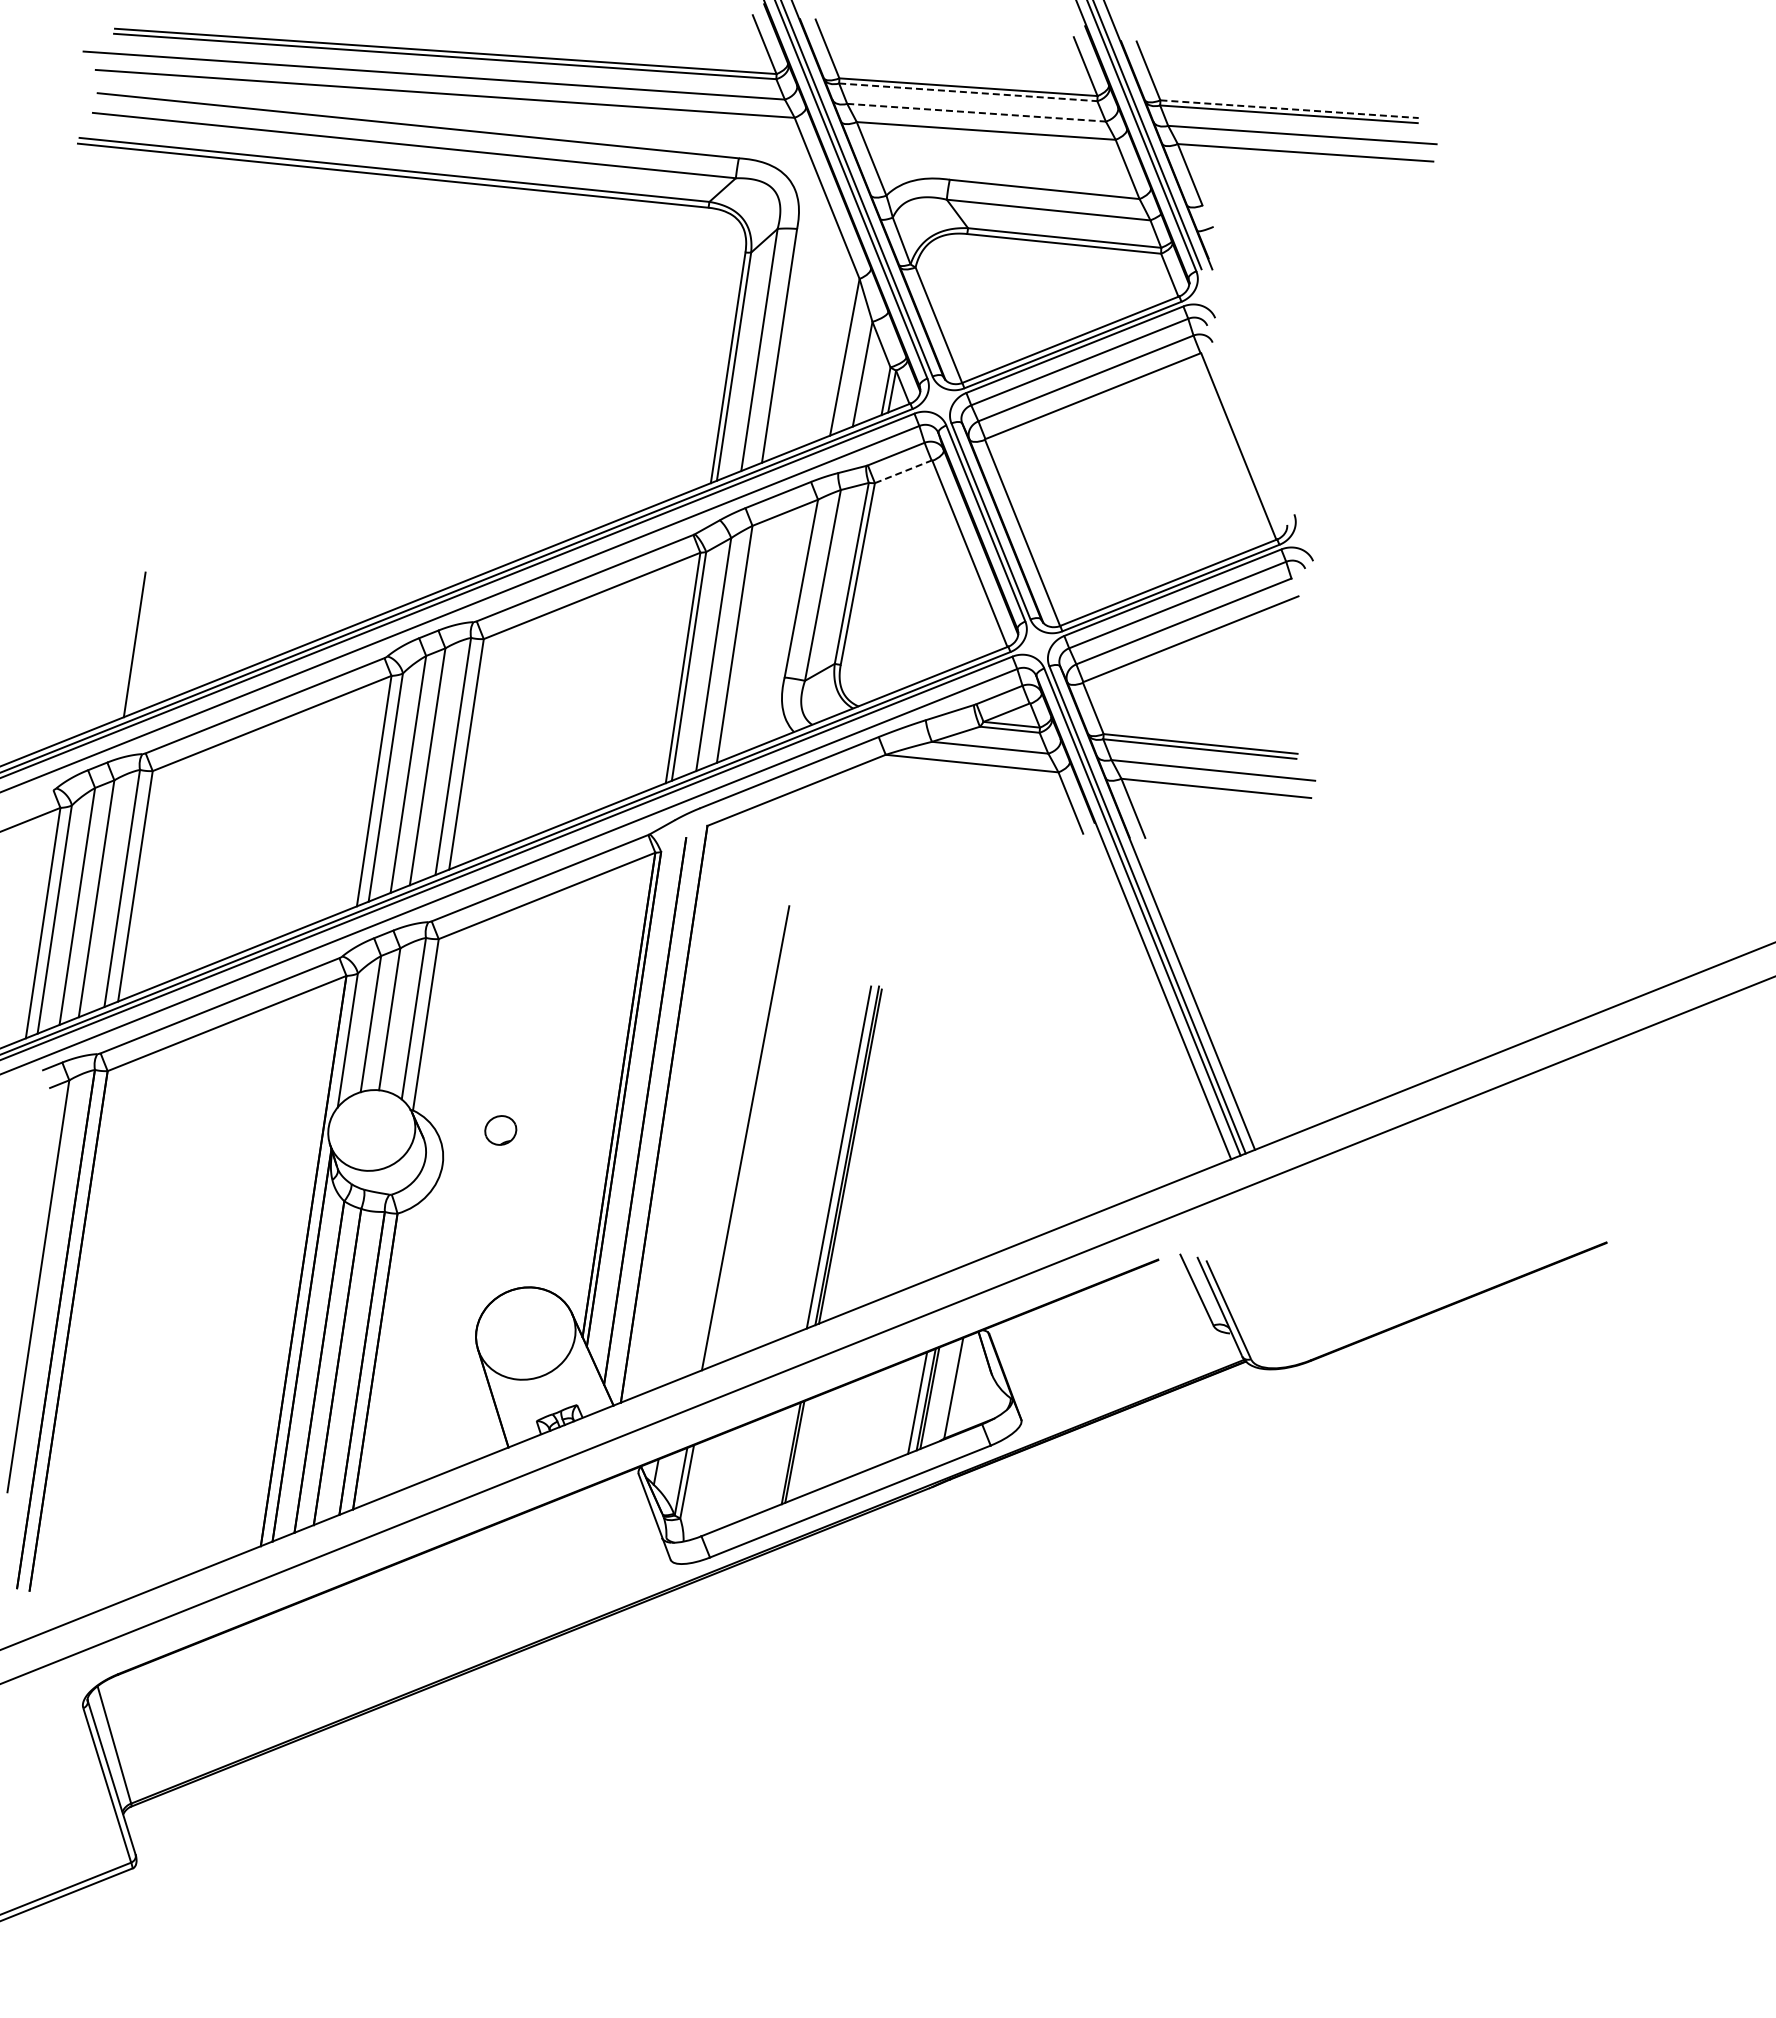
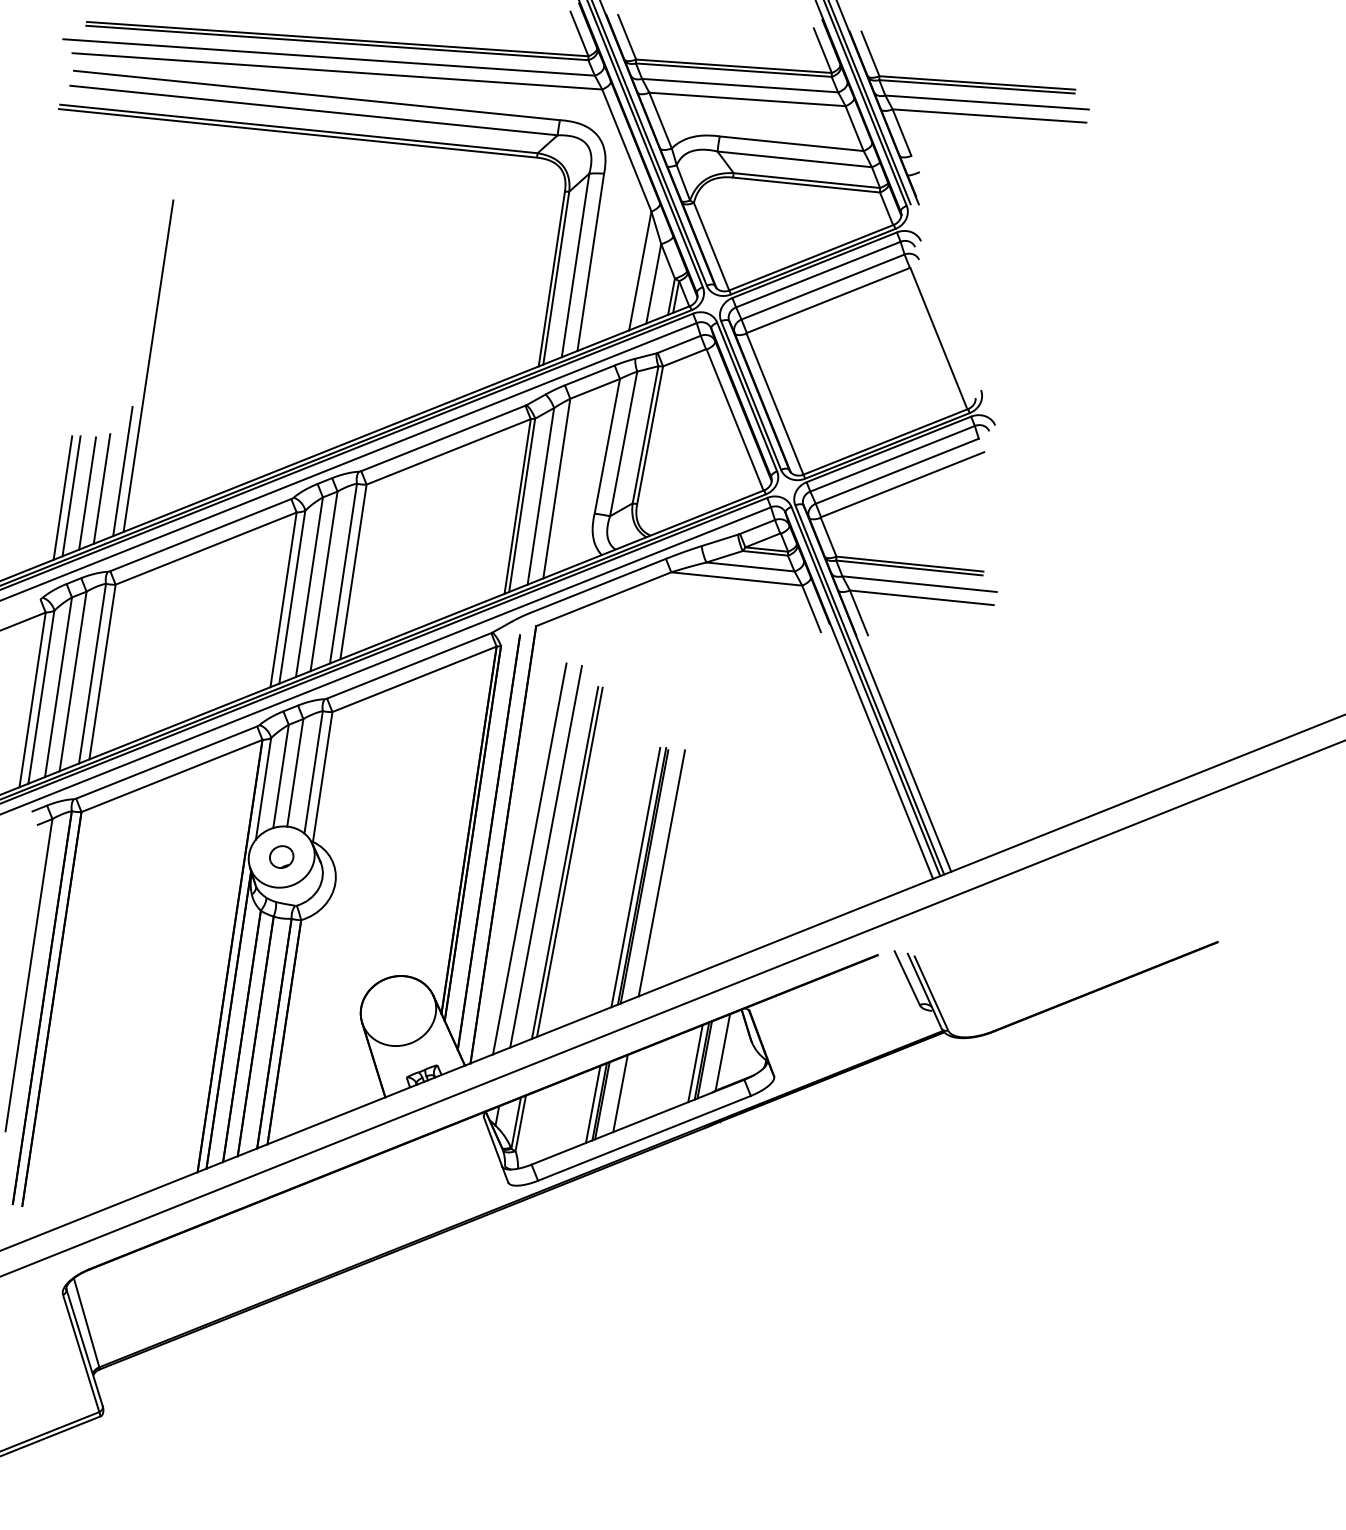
line: (968, 92) -> (734, 70), dashed -> solid
line: (1290, 109) -> (978, 83), dashed -> solid
line: (976, 112) -> (740, 85), dashed -> solid
line: (903, 471) -> (684, 357), dashed -> solid
line: (195, 482) -> (148, 365), added
line: (162, 621) -> (123, 471), added
line: (115, 650) -> (87, 493), added
line: (94, 654) -> (71, 496), added
line: (82, 656) -> (62, 497), added
line: (720, 1129) -> (546, 856), added
part: (500, 1130) -> (281, 857), moved
line: (698, 1132) -> (529, 858), added
line: (751, 1137) -> (569, 862), added
line: (872, 1151) -> (661, 873), added
line: (818, 1442) -> (620, 1093), added
line: (782, 1456) -> (593, 1104), added

